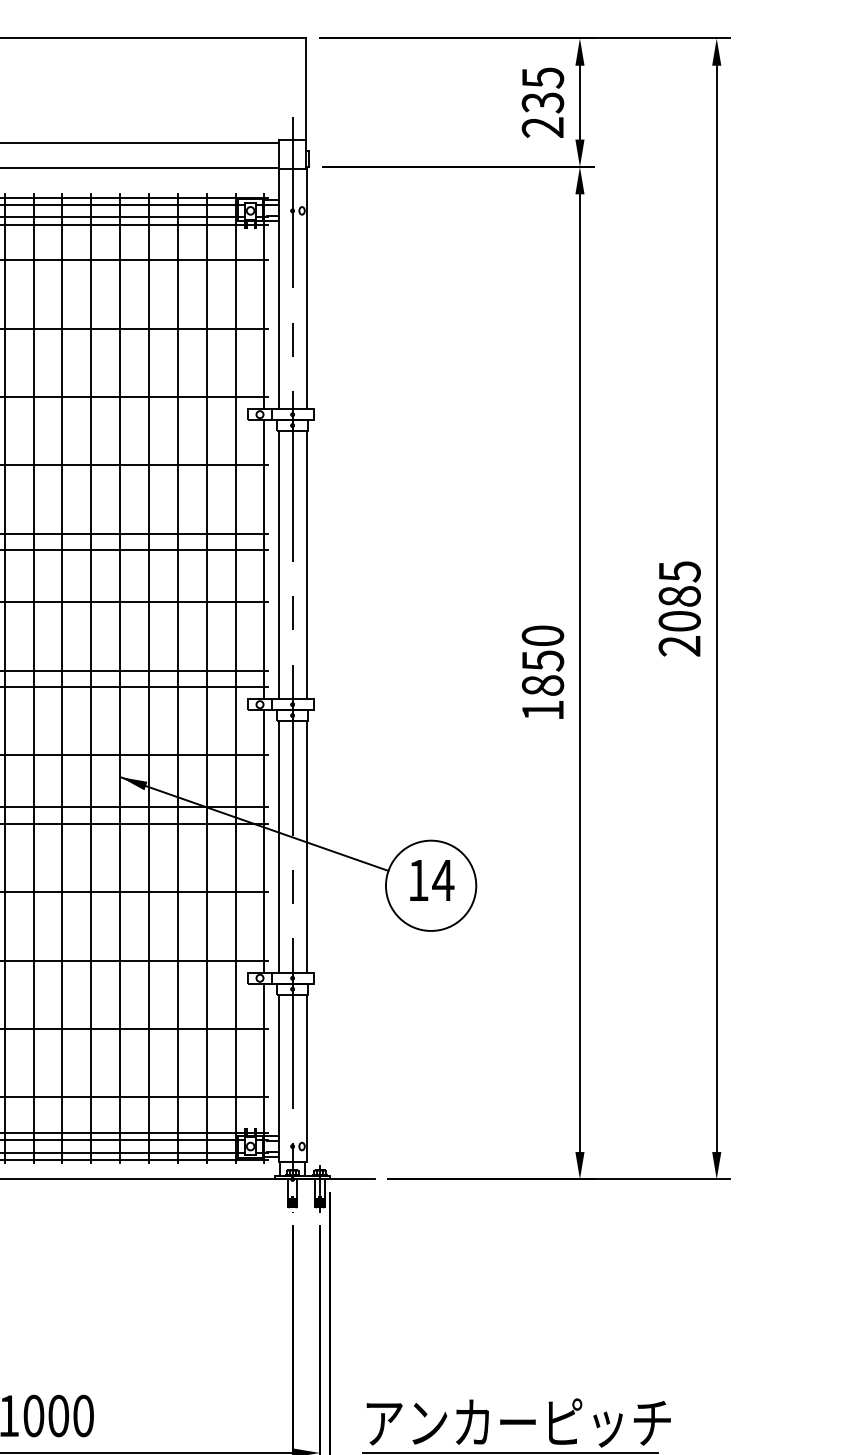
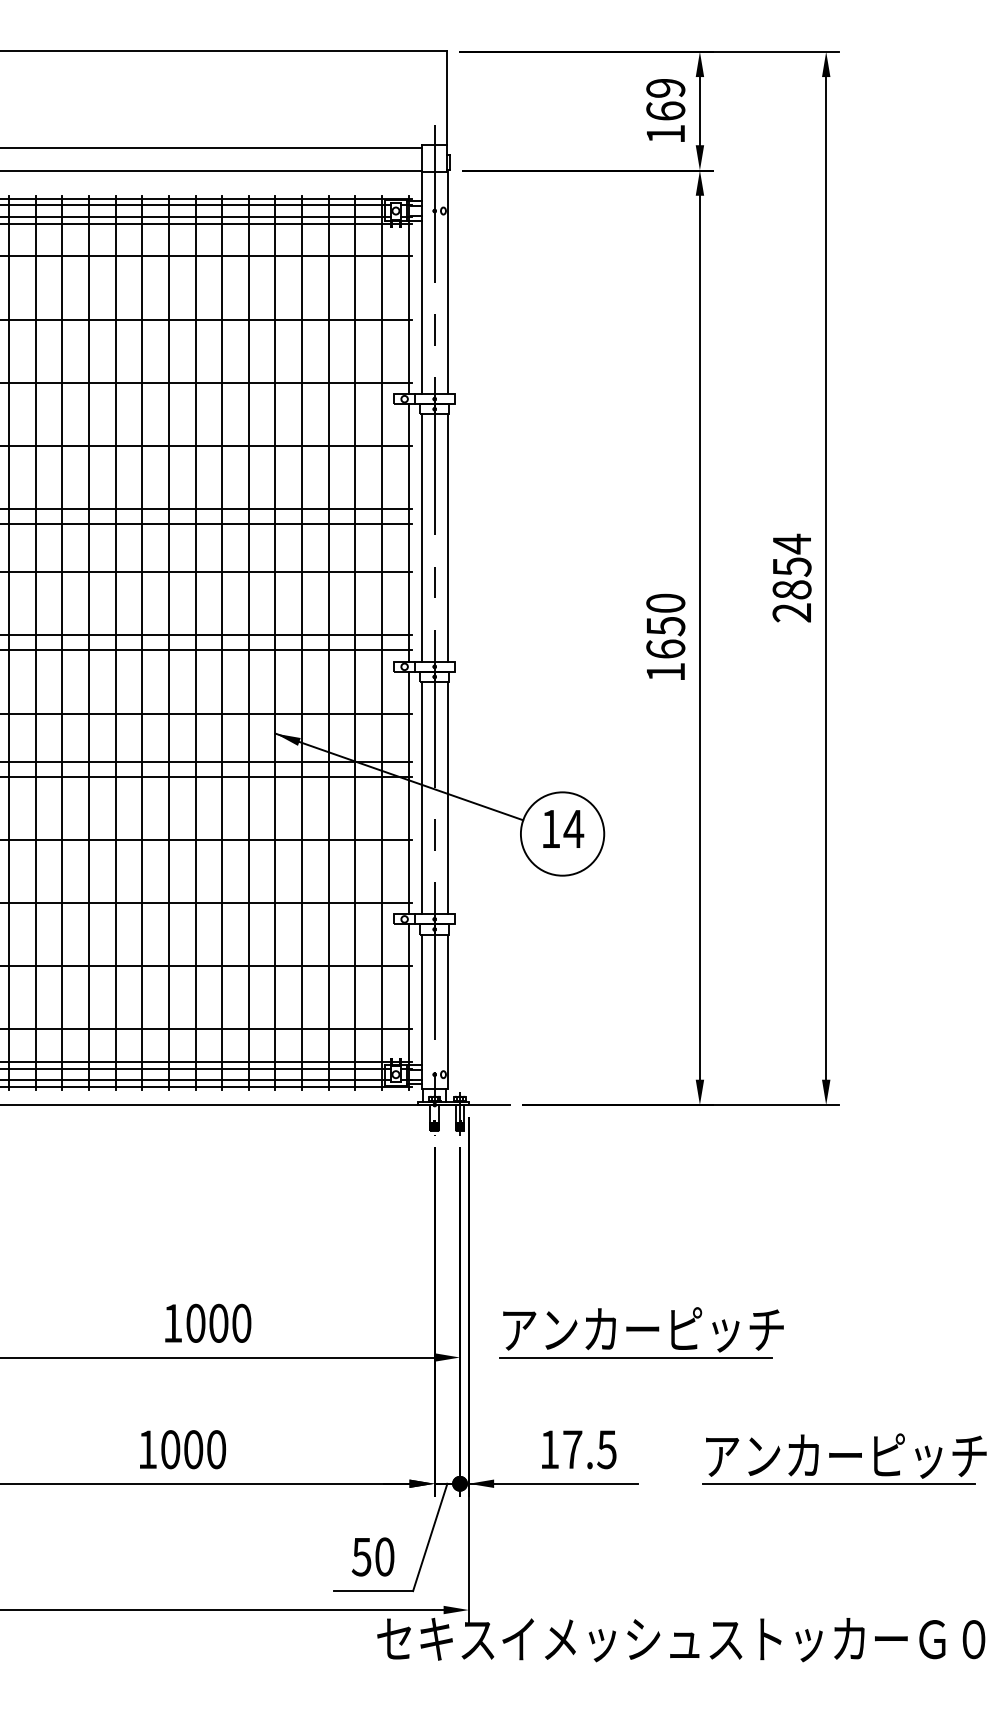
text: (542, 103) -> (665, 111), 235 -> 169
text: (679, 595) -> (791, 566), 2085 -> 2854
text: (542, 684) -> (665, 648), 1850 -> 1650

